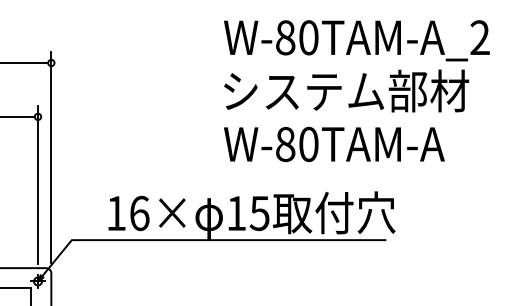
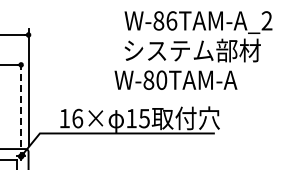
text: (308, 37) -> (171, 20), W-80TAM-A_2 -> W-86TAM-A_2
text: (333, 143) -> (175, 79), moved
line: (38, 184) -> (21, 102), solid -> dashed

